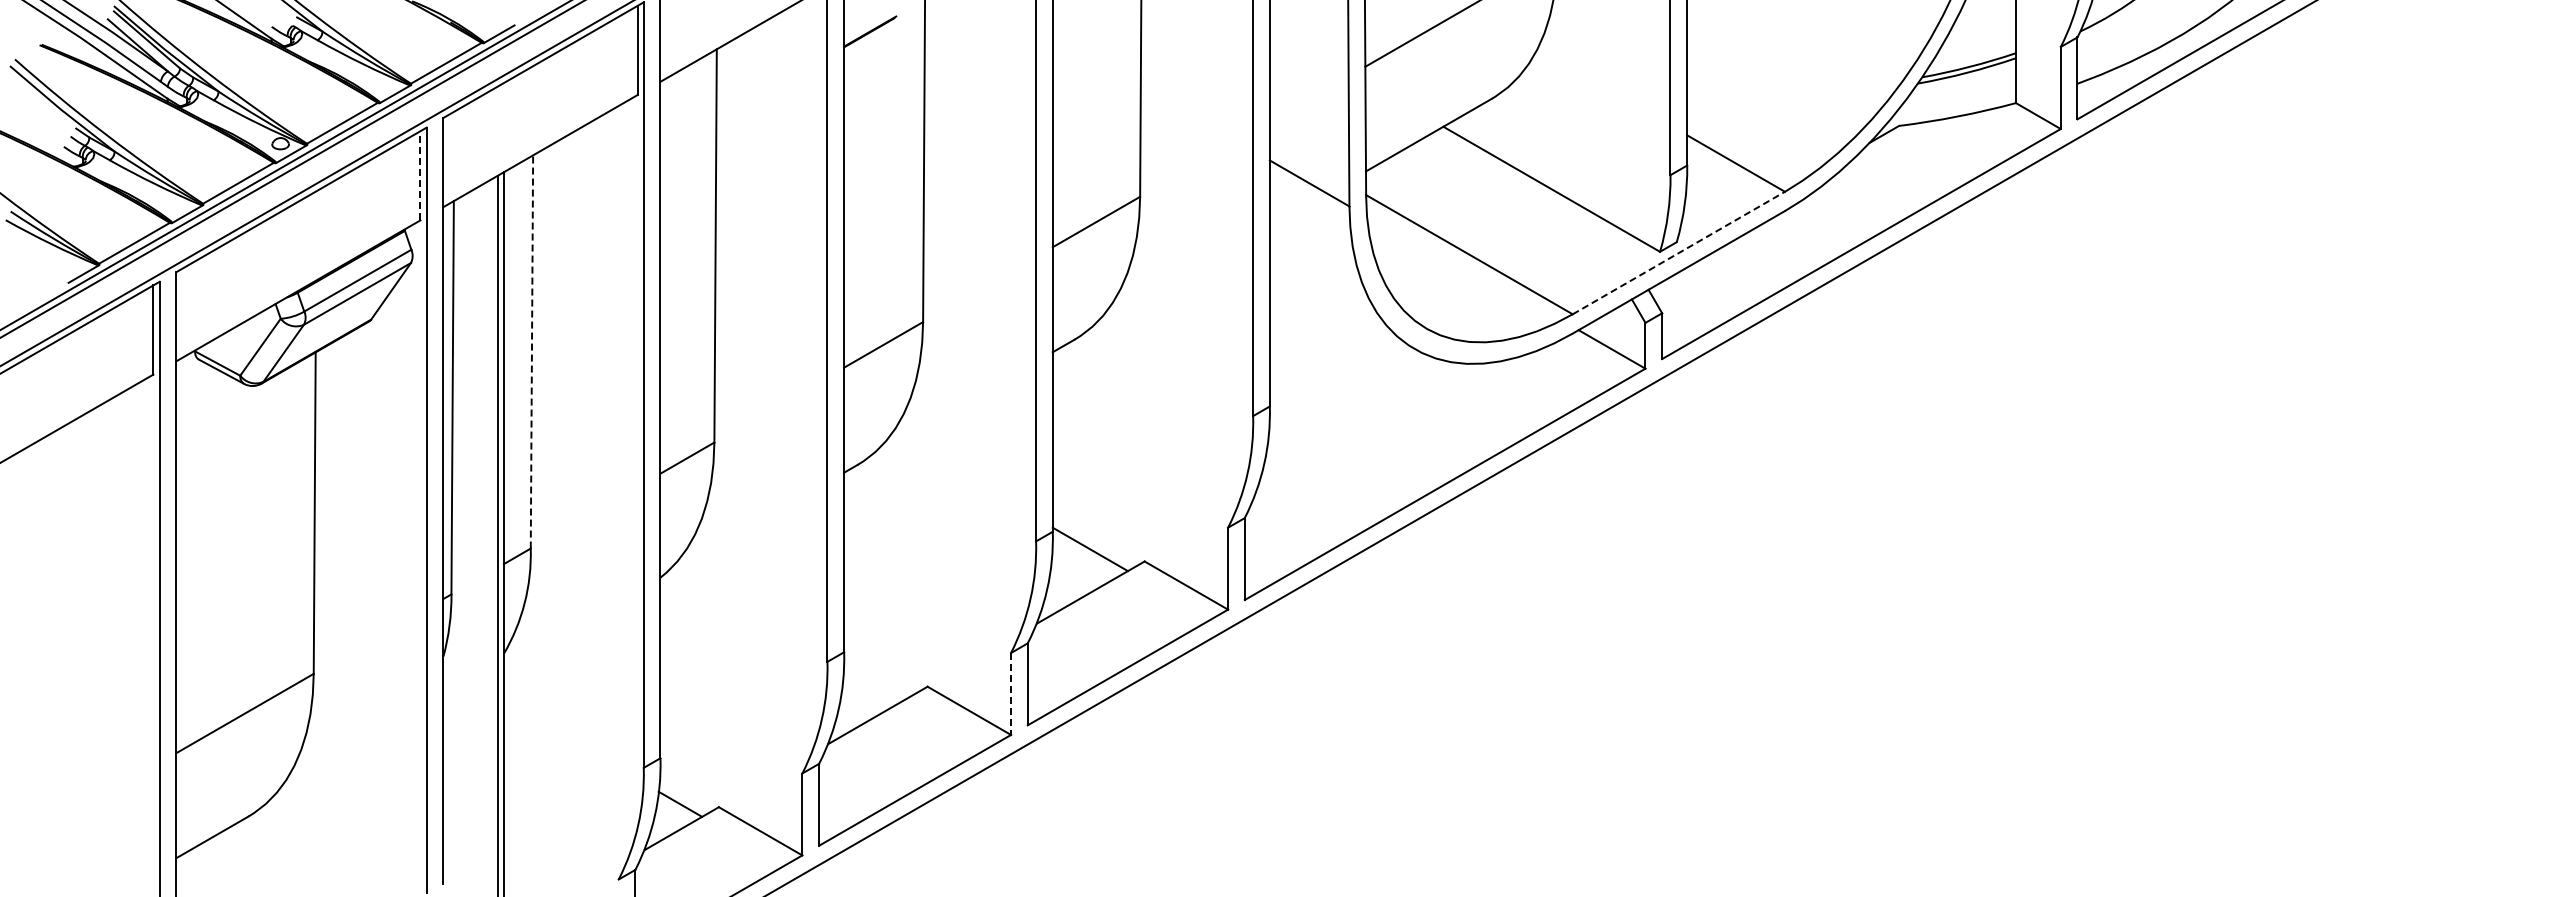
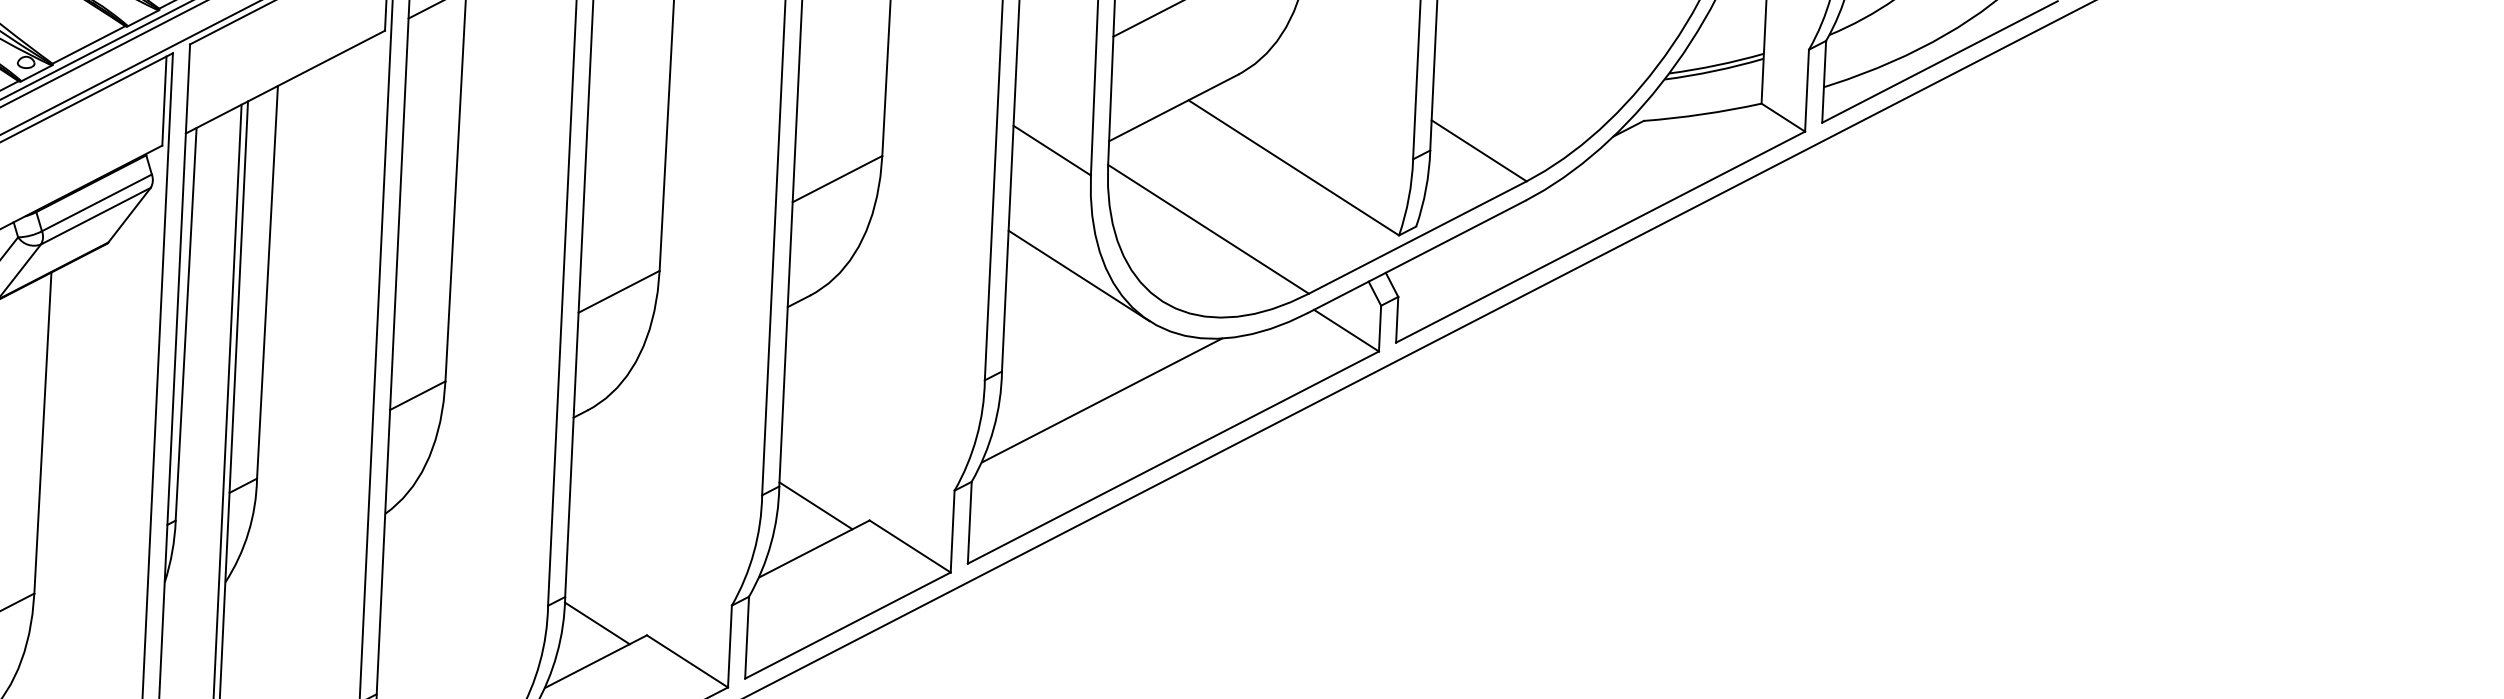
line: (420, 175) -> (164, 100), dashed -> solid
line: (1678, 253) -> (1417, 237), dashed -> solid
line: (1341, 307) -> (1078, 276), added
line: (531, 351) -> (267, 281), dashed -> solid
line: (1371, 430) -> (1102, 400), added
line: (877, 676) -> (597, 622), added
line: (1011, 693) -> (730, 646), dashed -> solid

